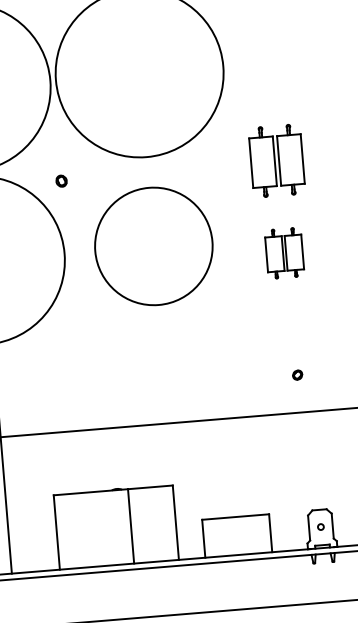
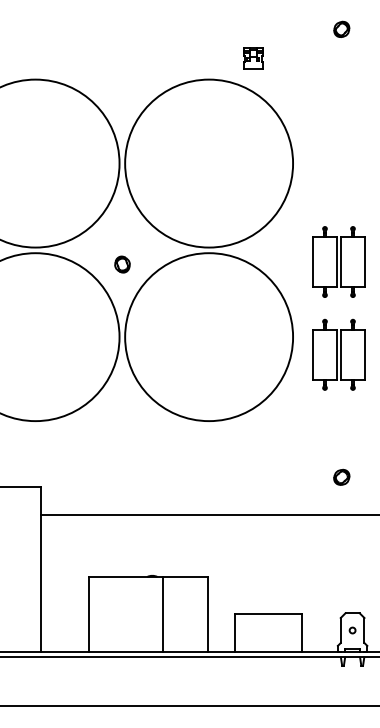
part: (61, 181) -> (122, 264), size x1.43
circle: (154, 246) -> (209, 337), size x1.43
part: (284, 253) -> (338, 354), size x1.43
part: (297, 374) -> (341, 476), size x1.67

